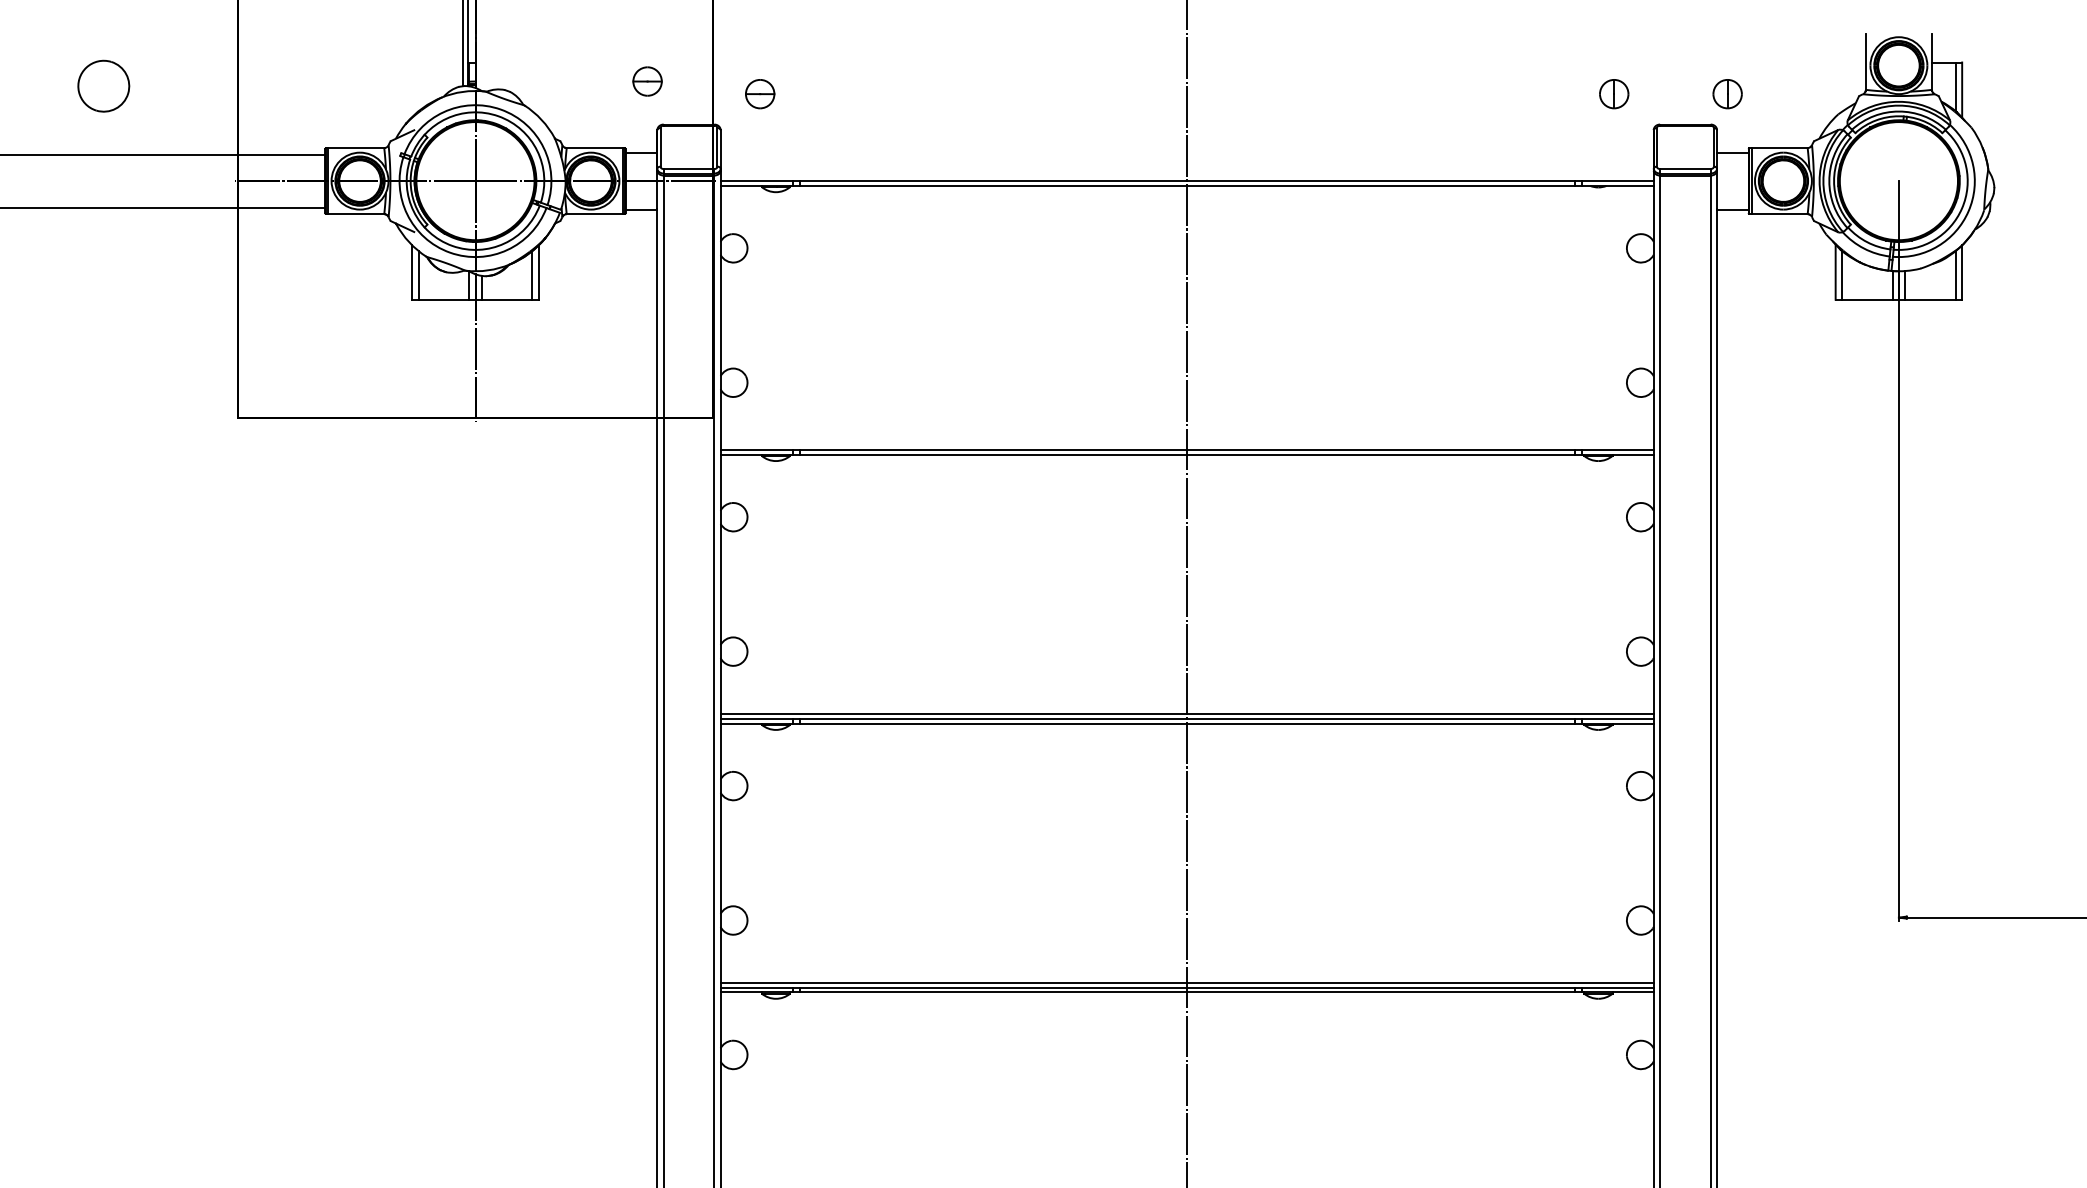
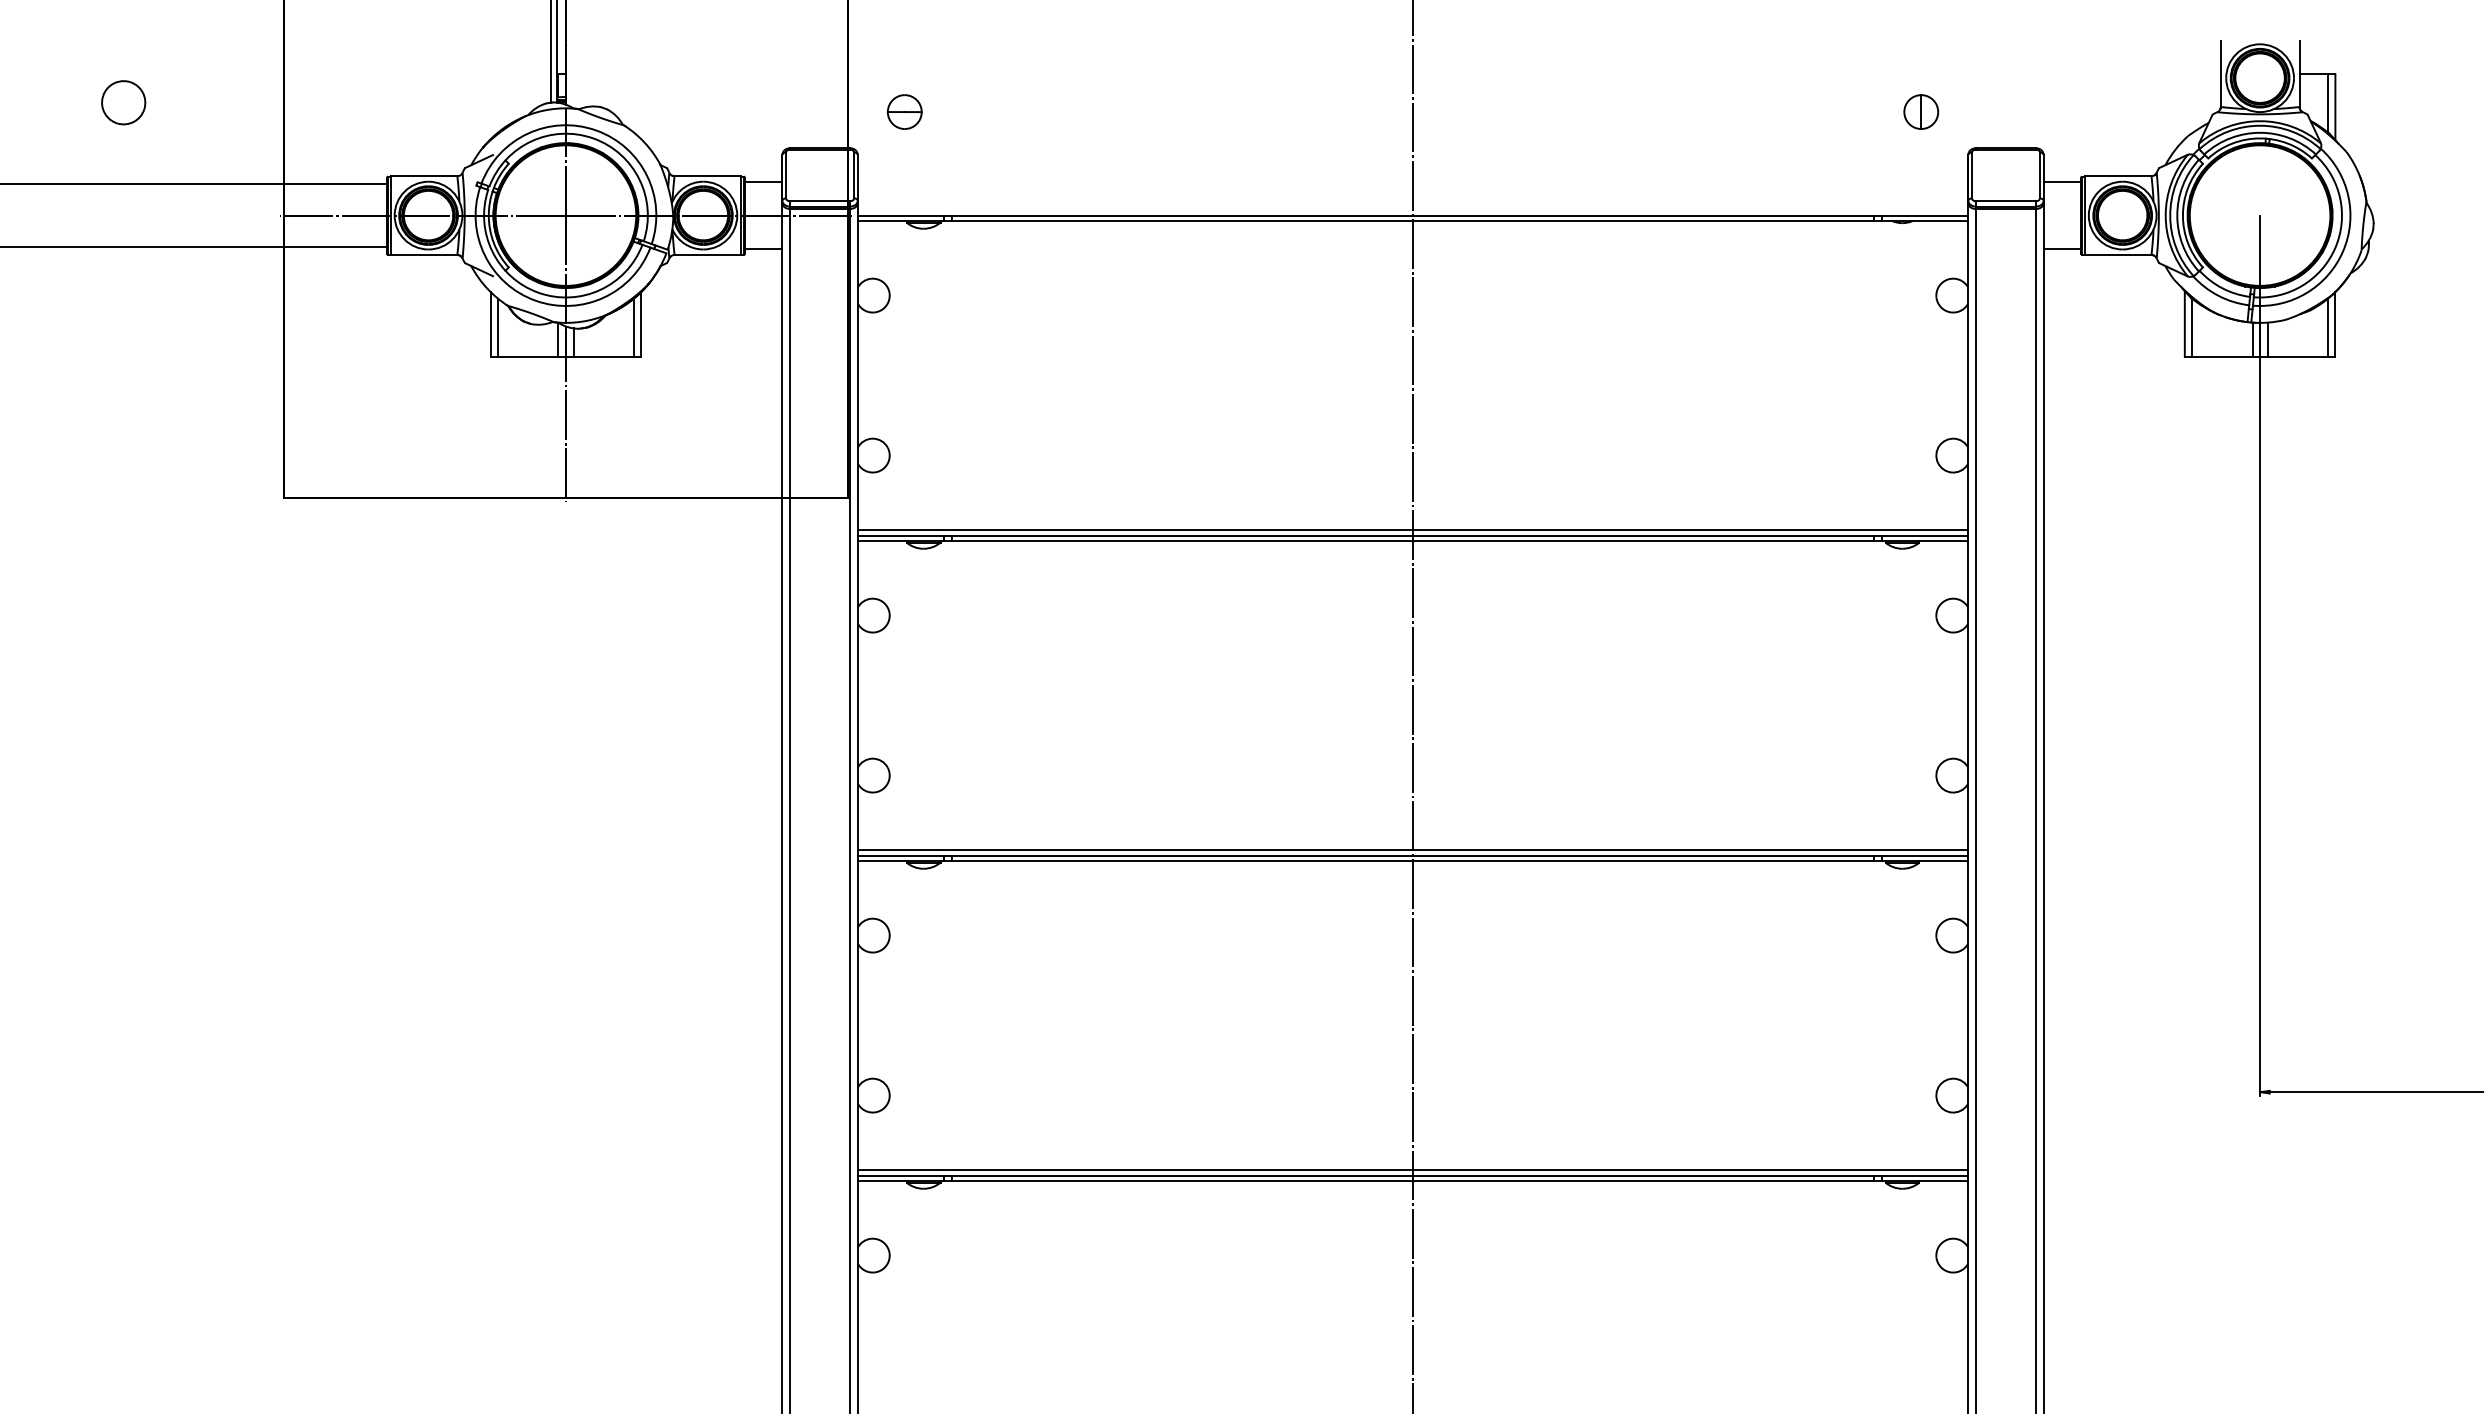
part: (647, 81) -> (770, 96), removed
part: (103, 86) -> (123, 102), size x0.71
part: (1727, 93) -> (2056, 111), removed
line: (1186, 444) -> (1412, 529), added

